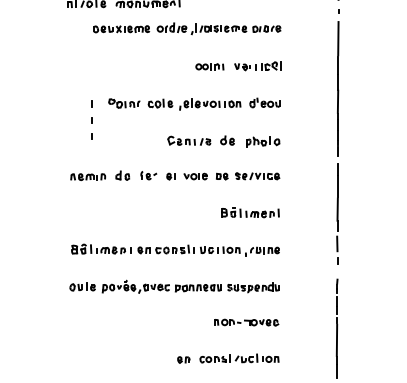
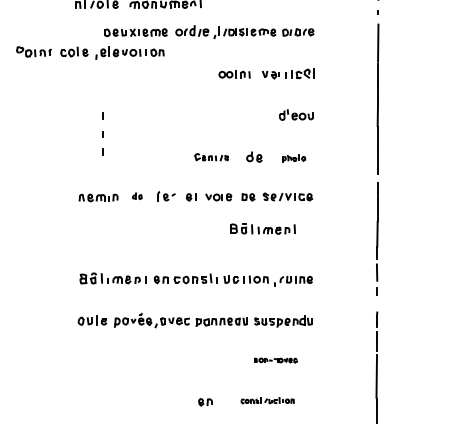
part: (174, 104) -> (90, 53), moved
part: (189, 140) -> (211, 156), size x0.7
part: (263, 141) -> (294, 158), size x0.6
part: (122, 175) -> (136, 196), size x0.6
part: (250, 212) -> (263, 228), moved
part: (246, 322) -> (275, 360), size x0.6
part: (239, 358) -> (267, 400), size x0.6

